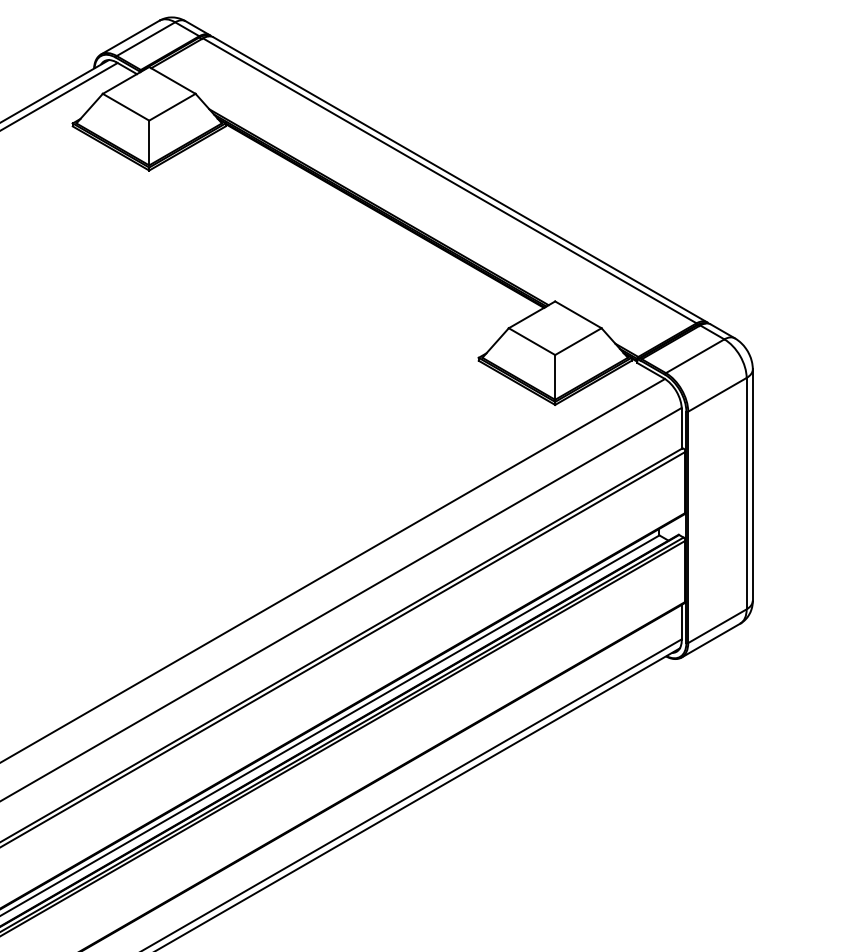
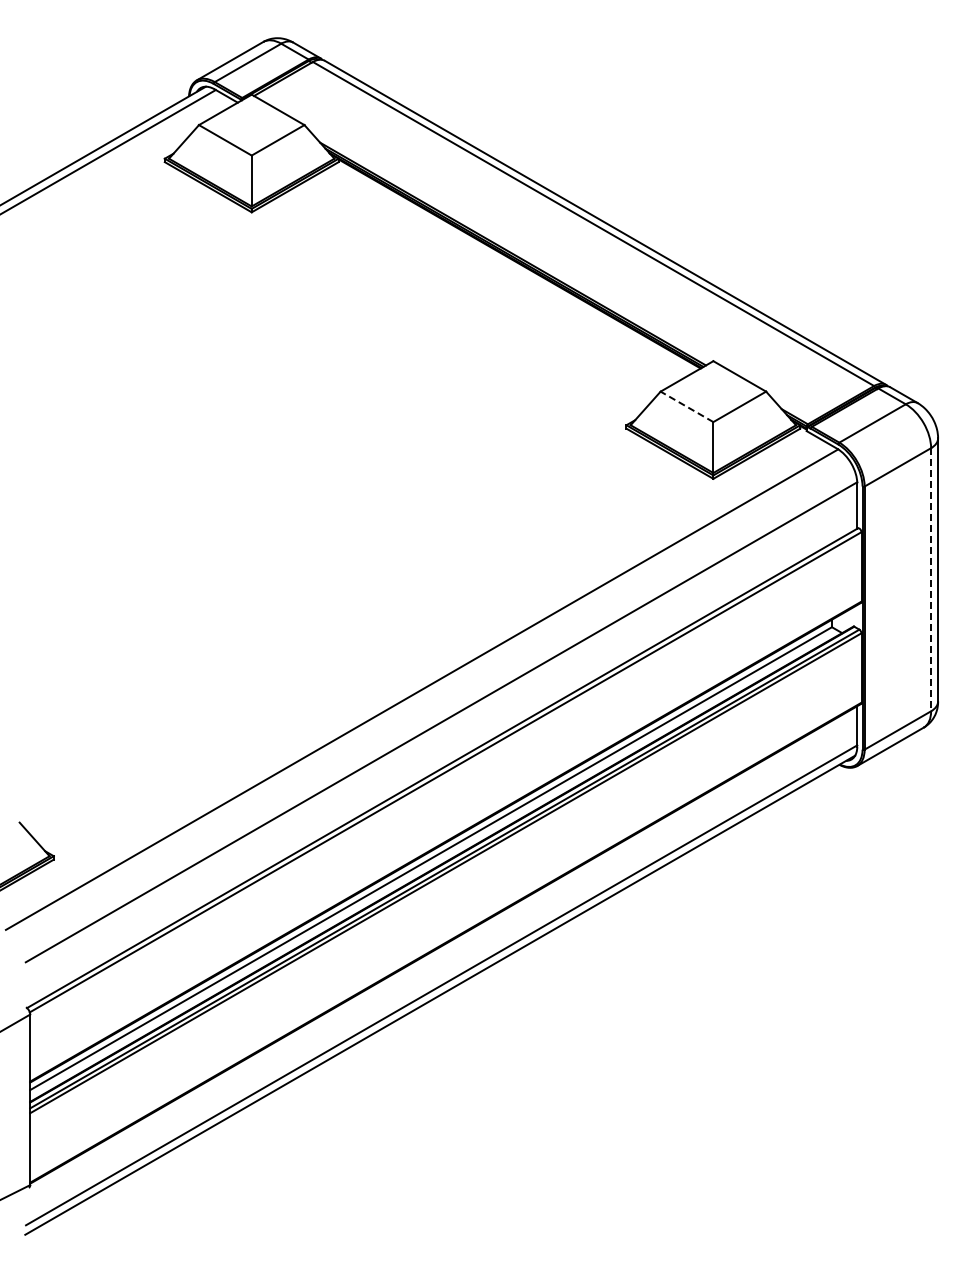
line: (531, 341) -> (686, 406), solid -> dashed
line: (747, 493) -> (931, 579), solid -> dashed

